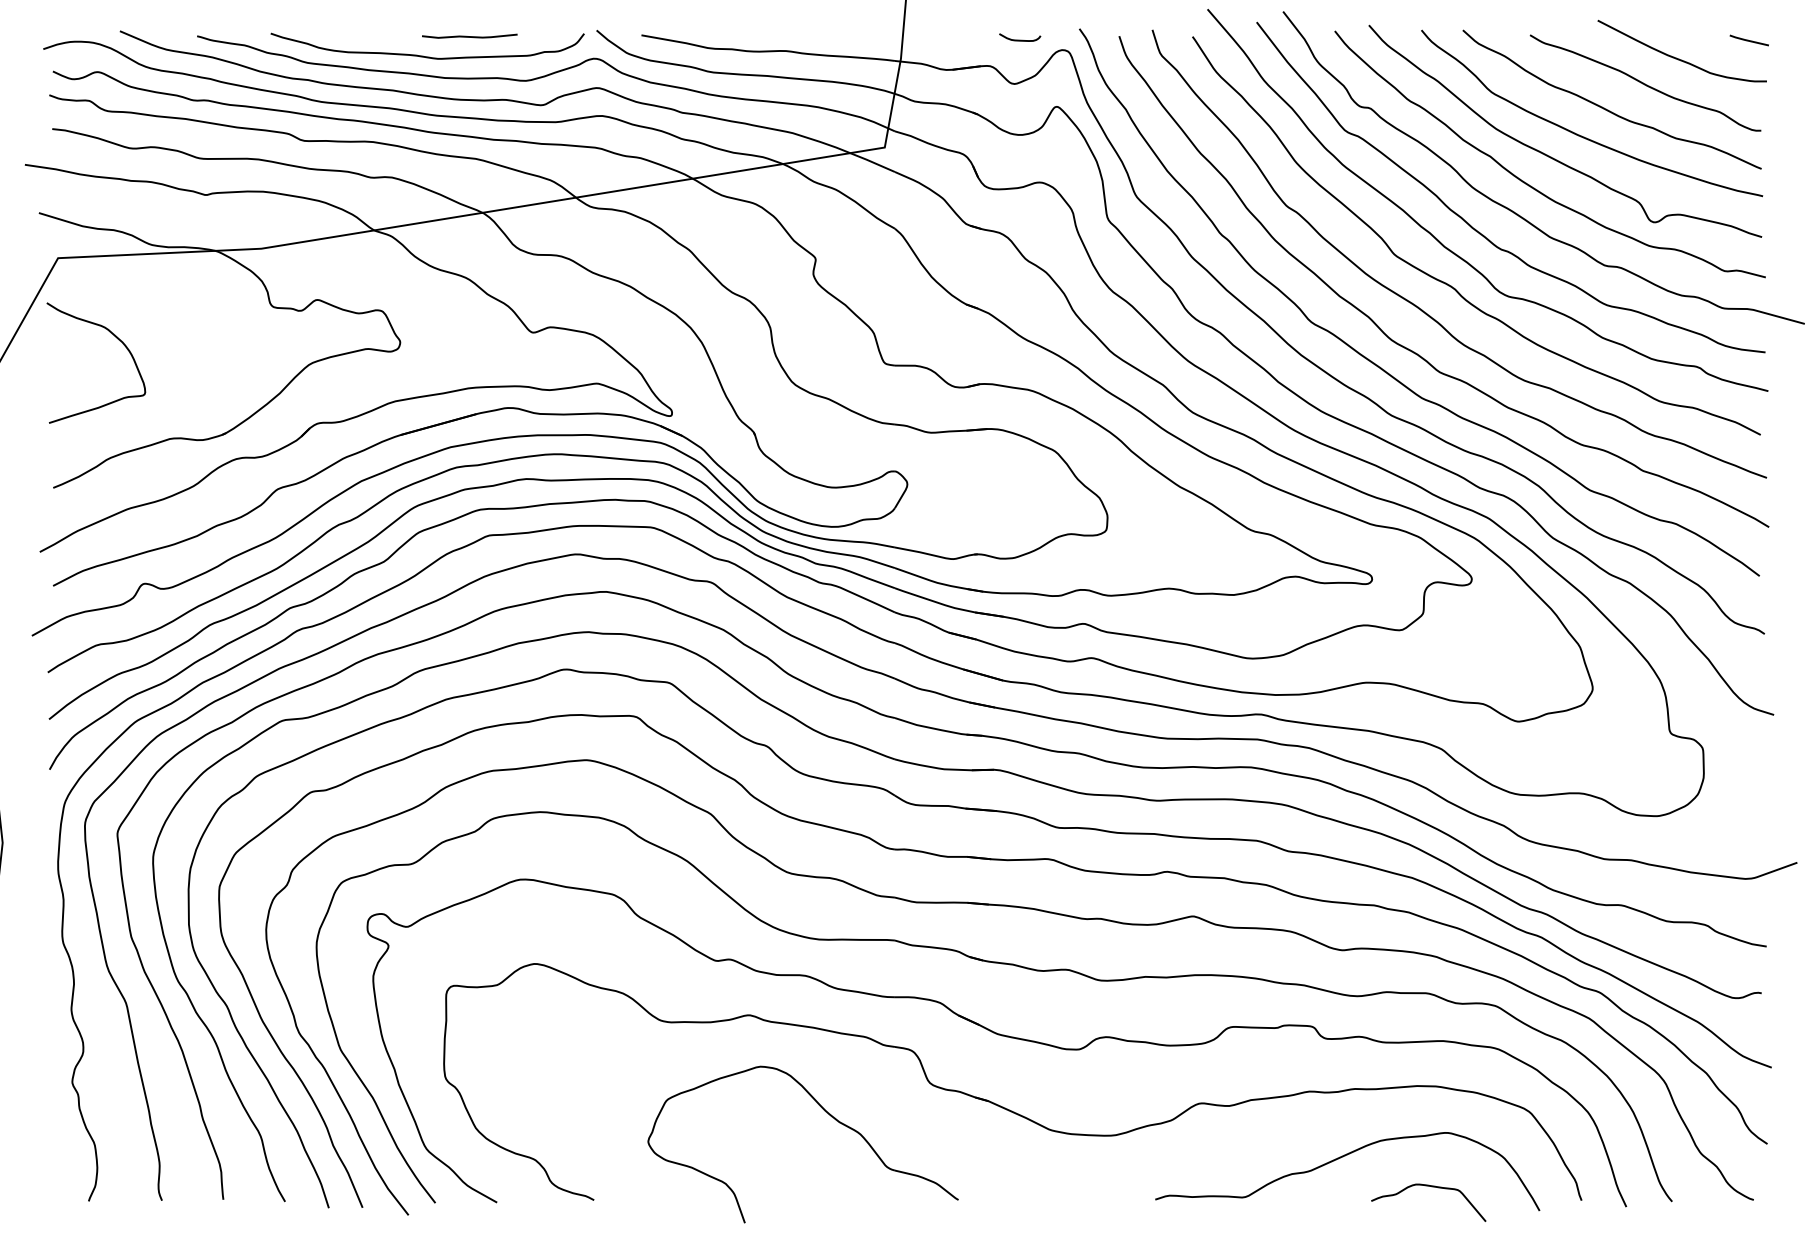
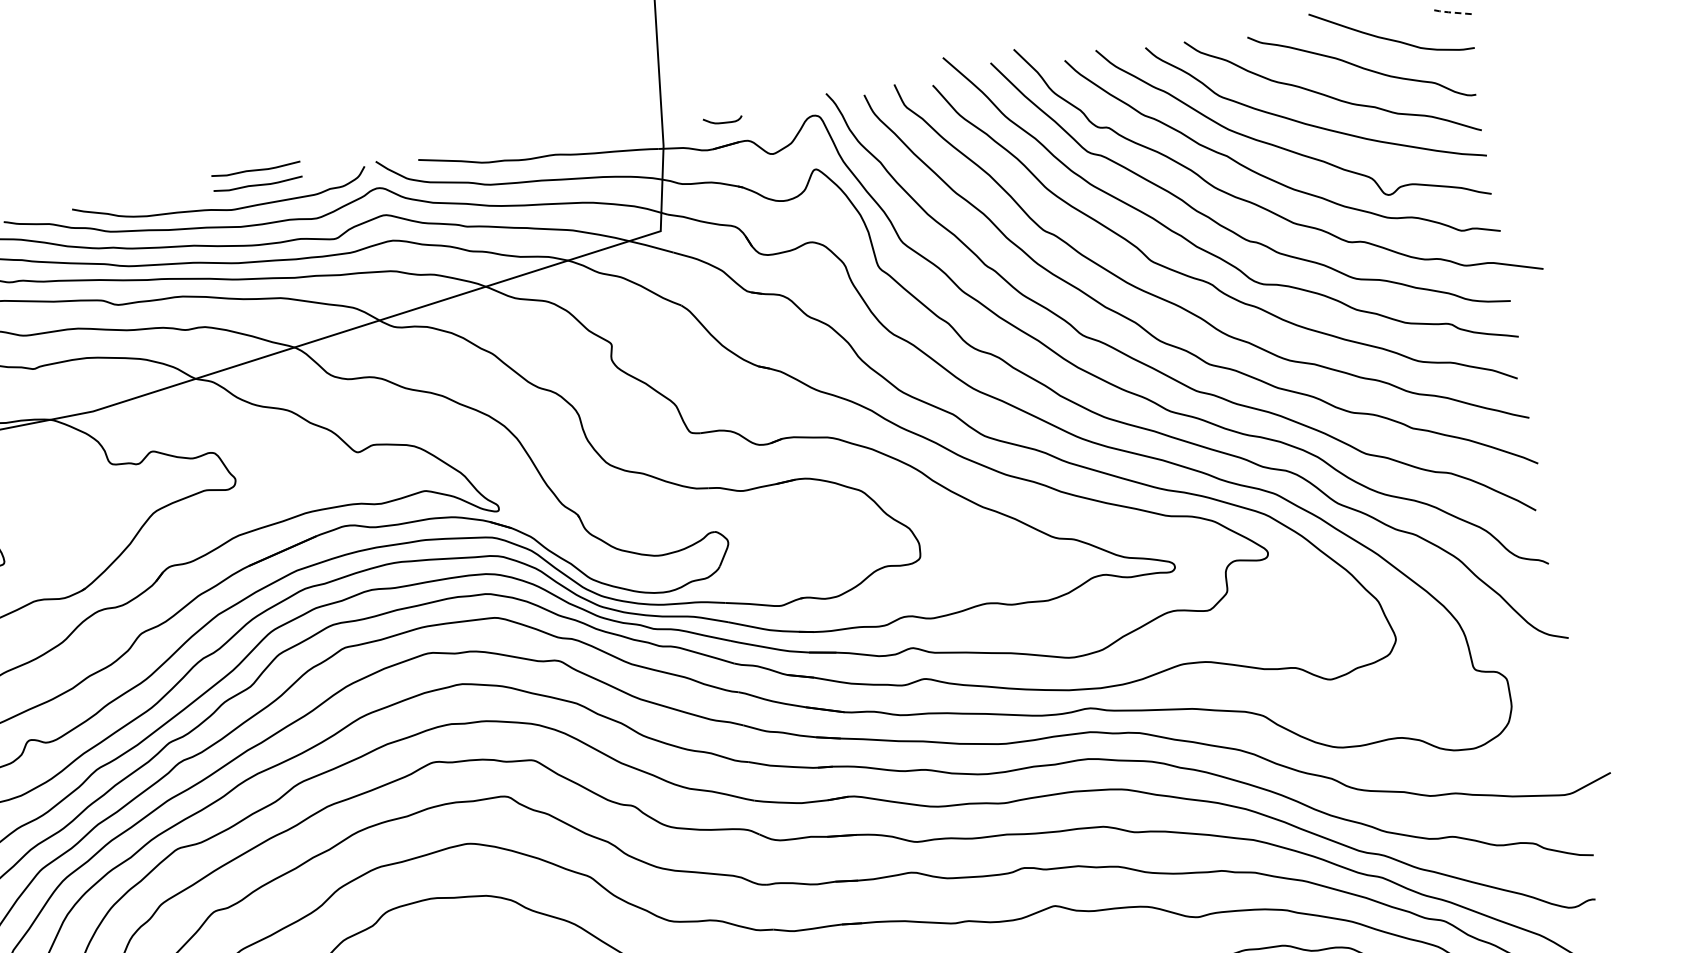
curve: (469, 20) -> (255, 169), added
curve: (1020, 39) -> (723, 121), moved
line: (1747, 40) -> (1450, 12), solid -> dashed

